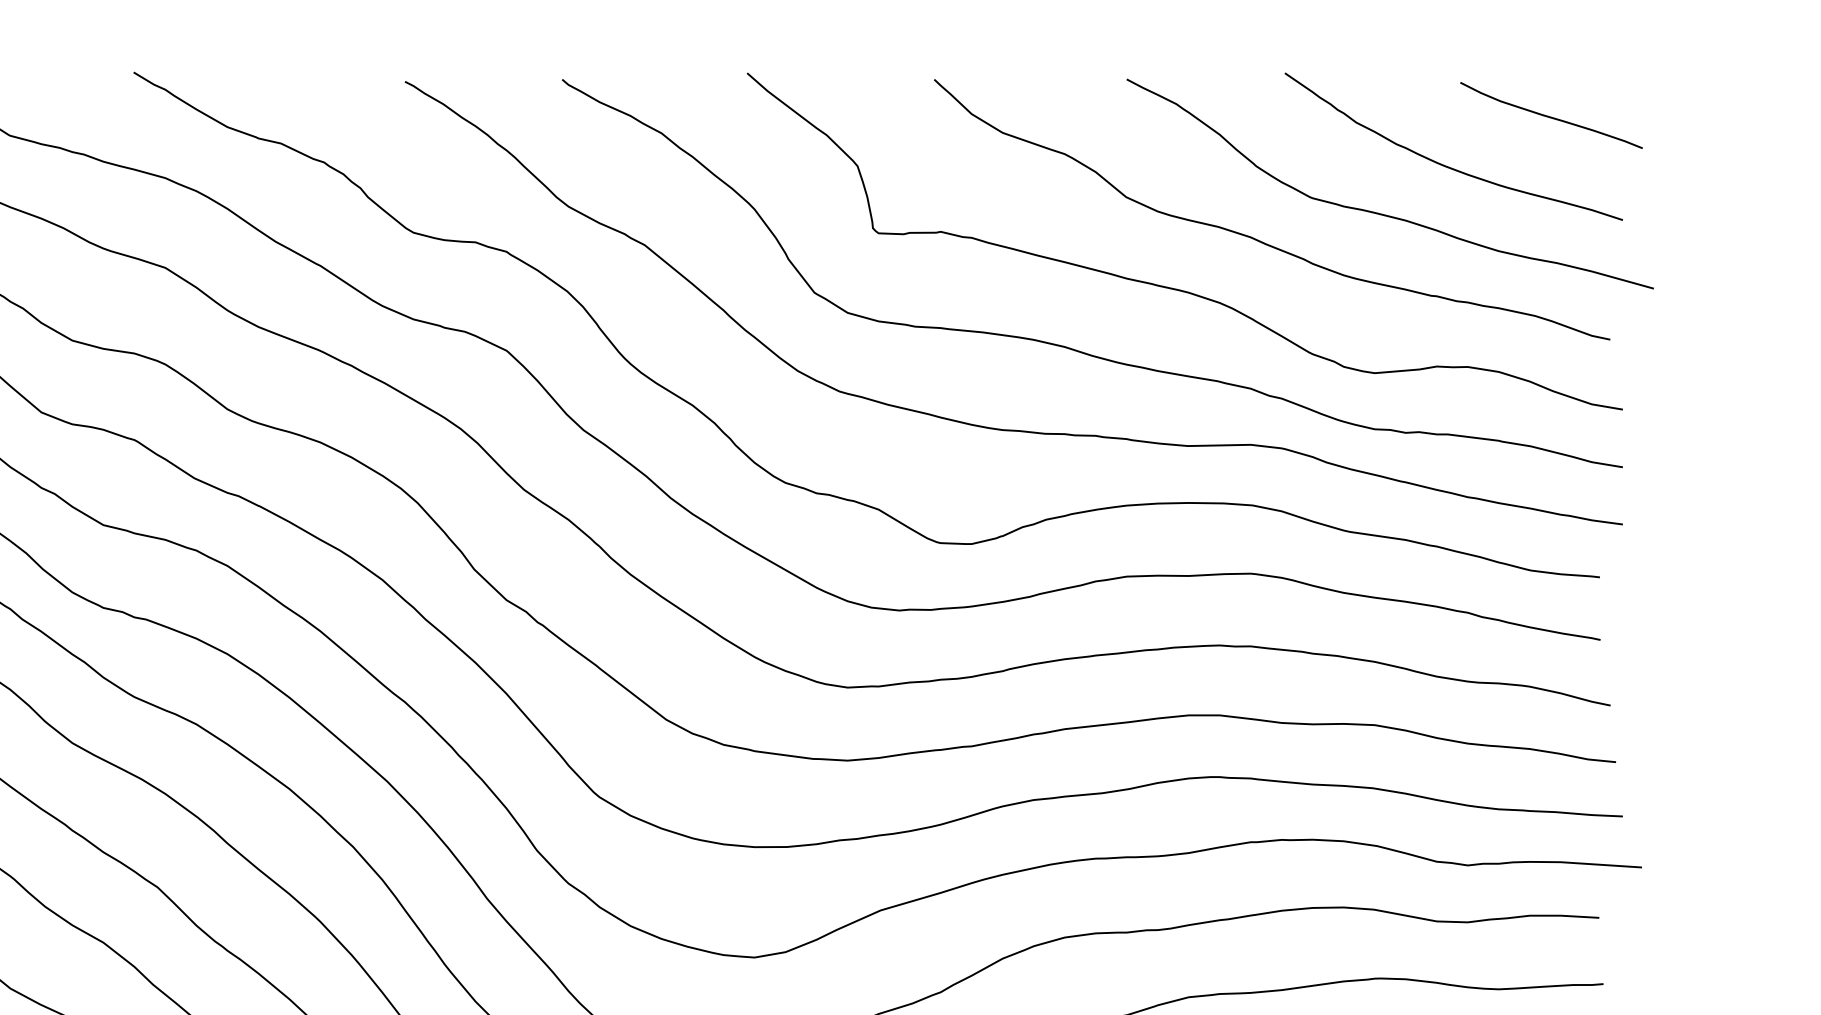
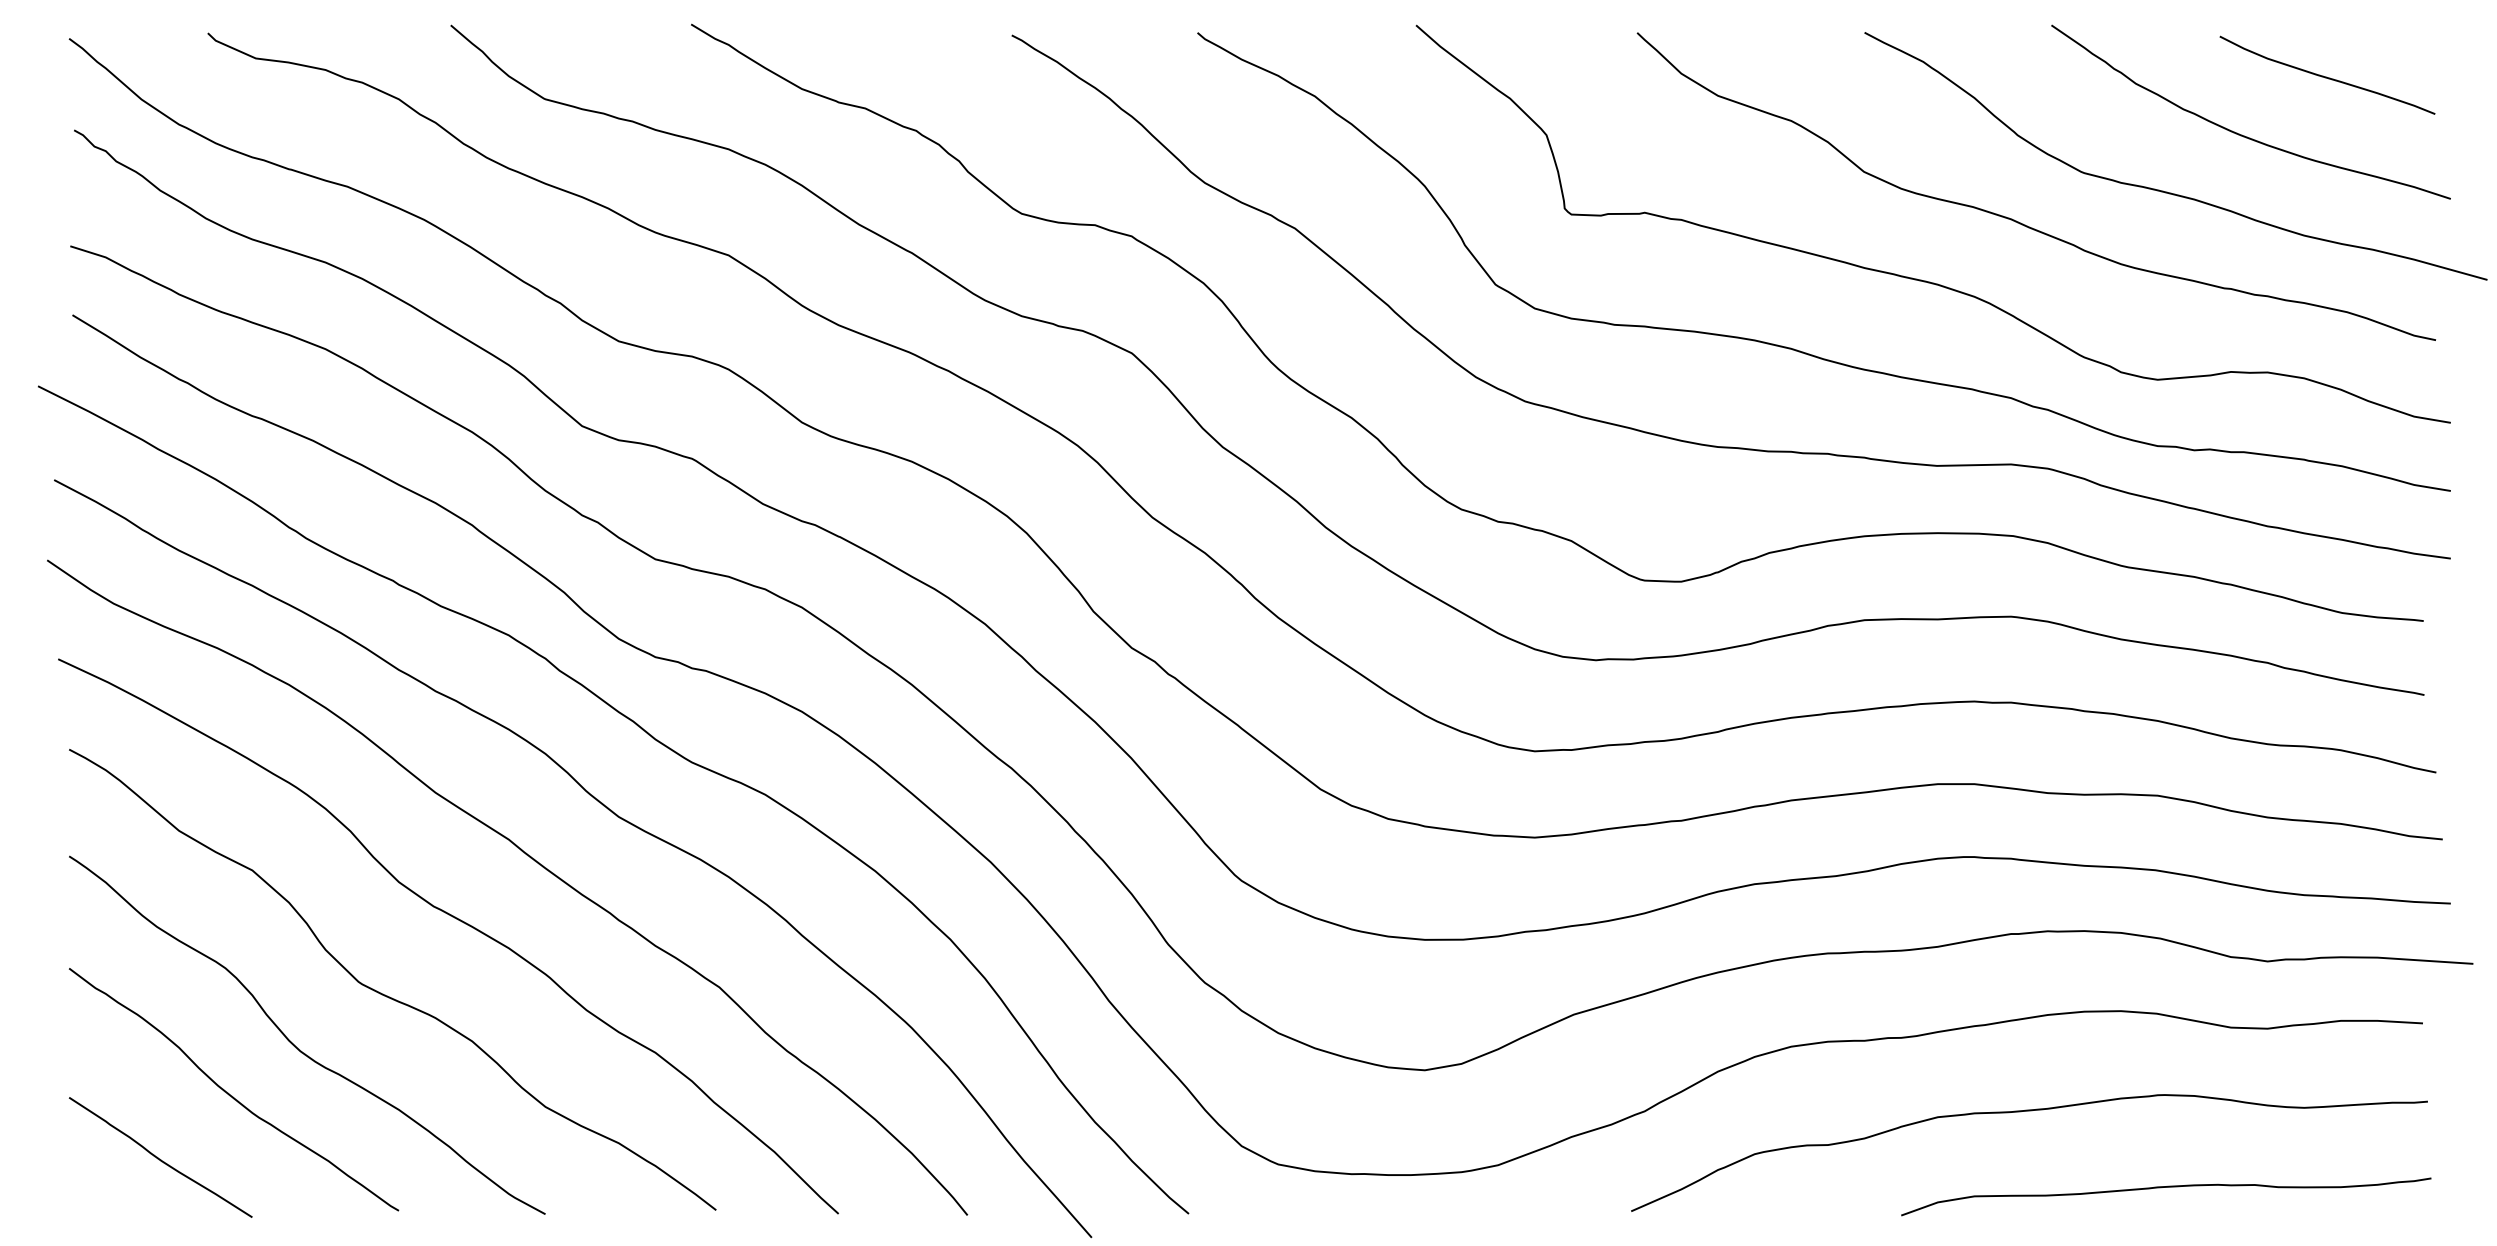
curve: (1550, 116) -> (2326, 76), moved

